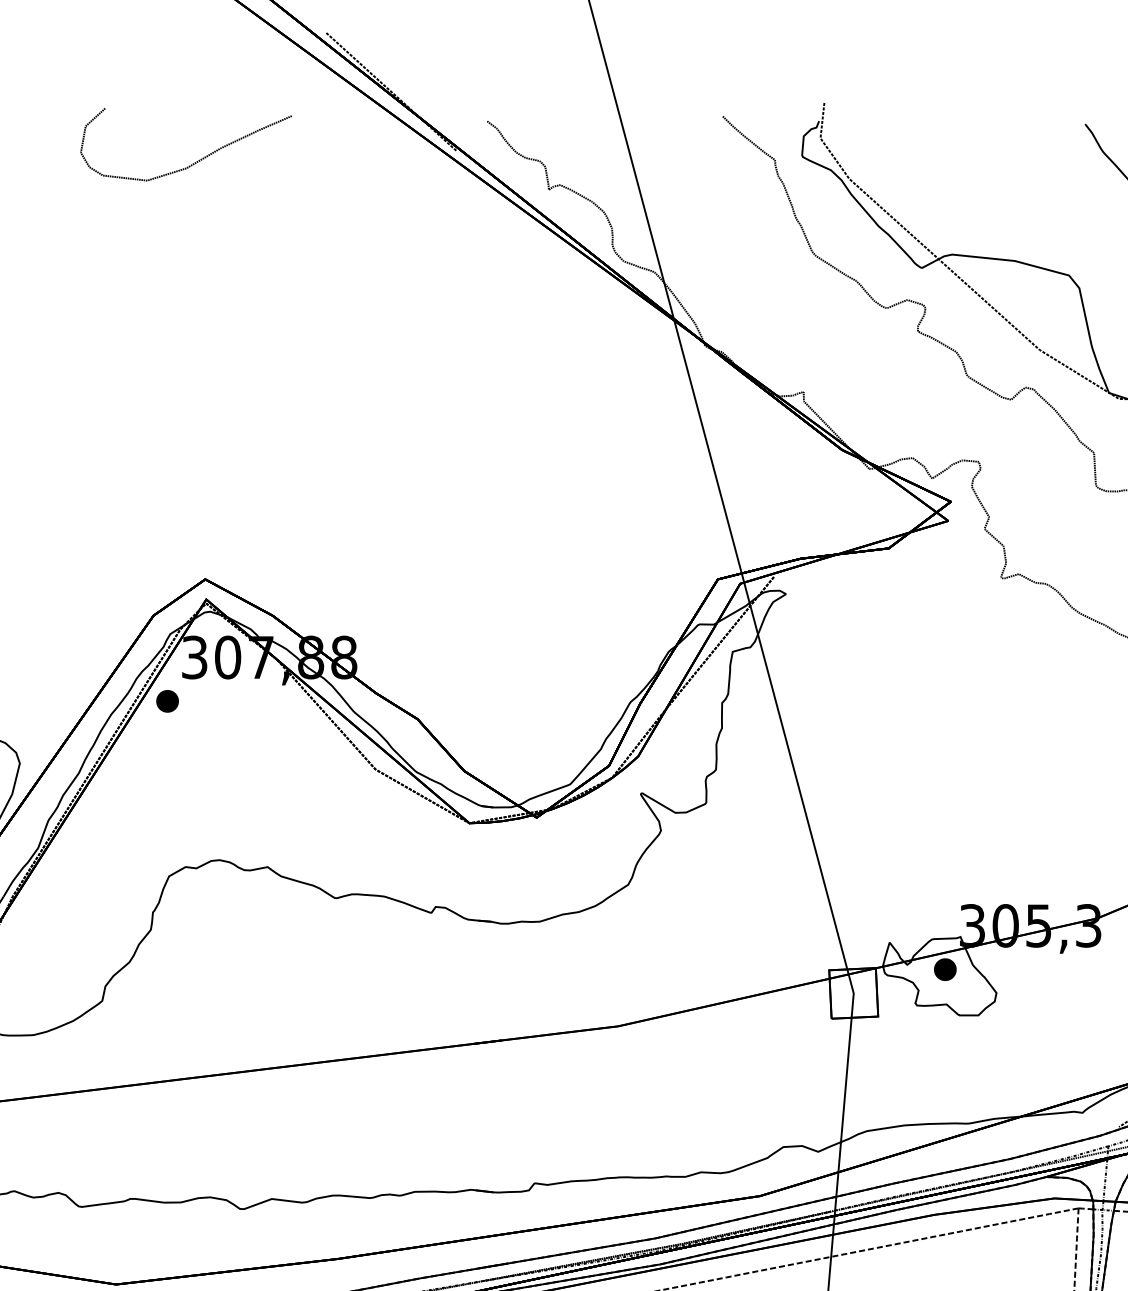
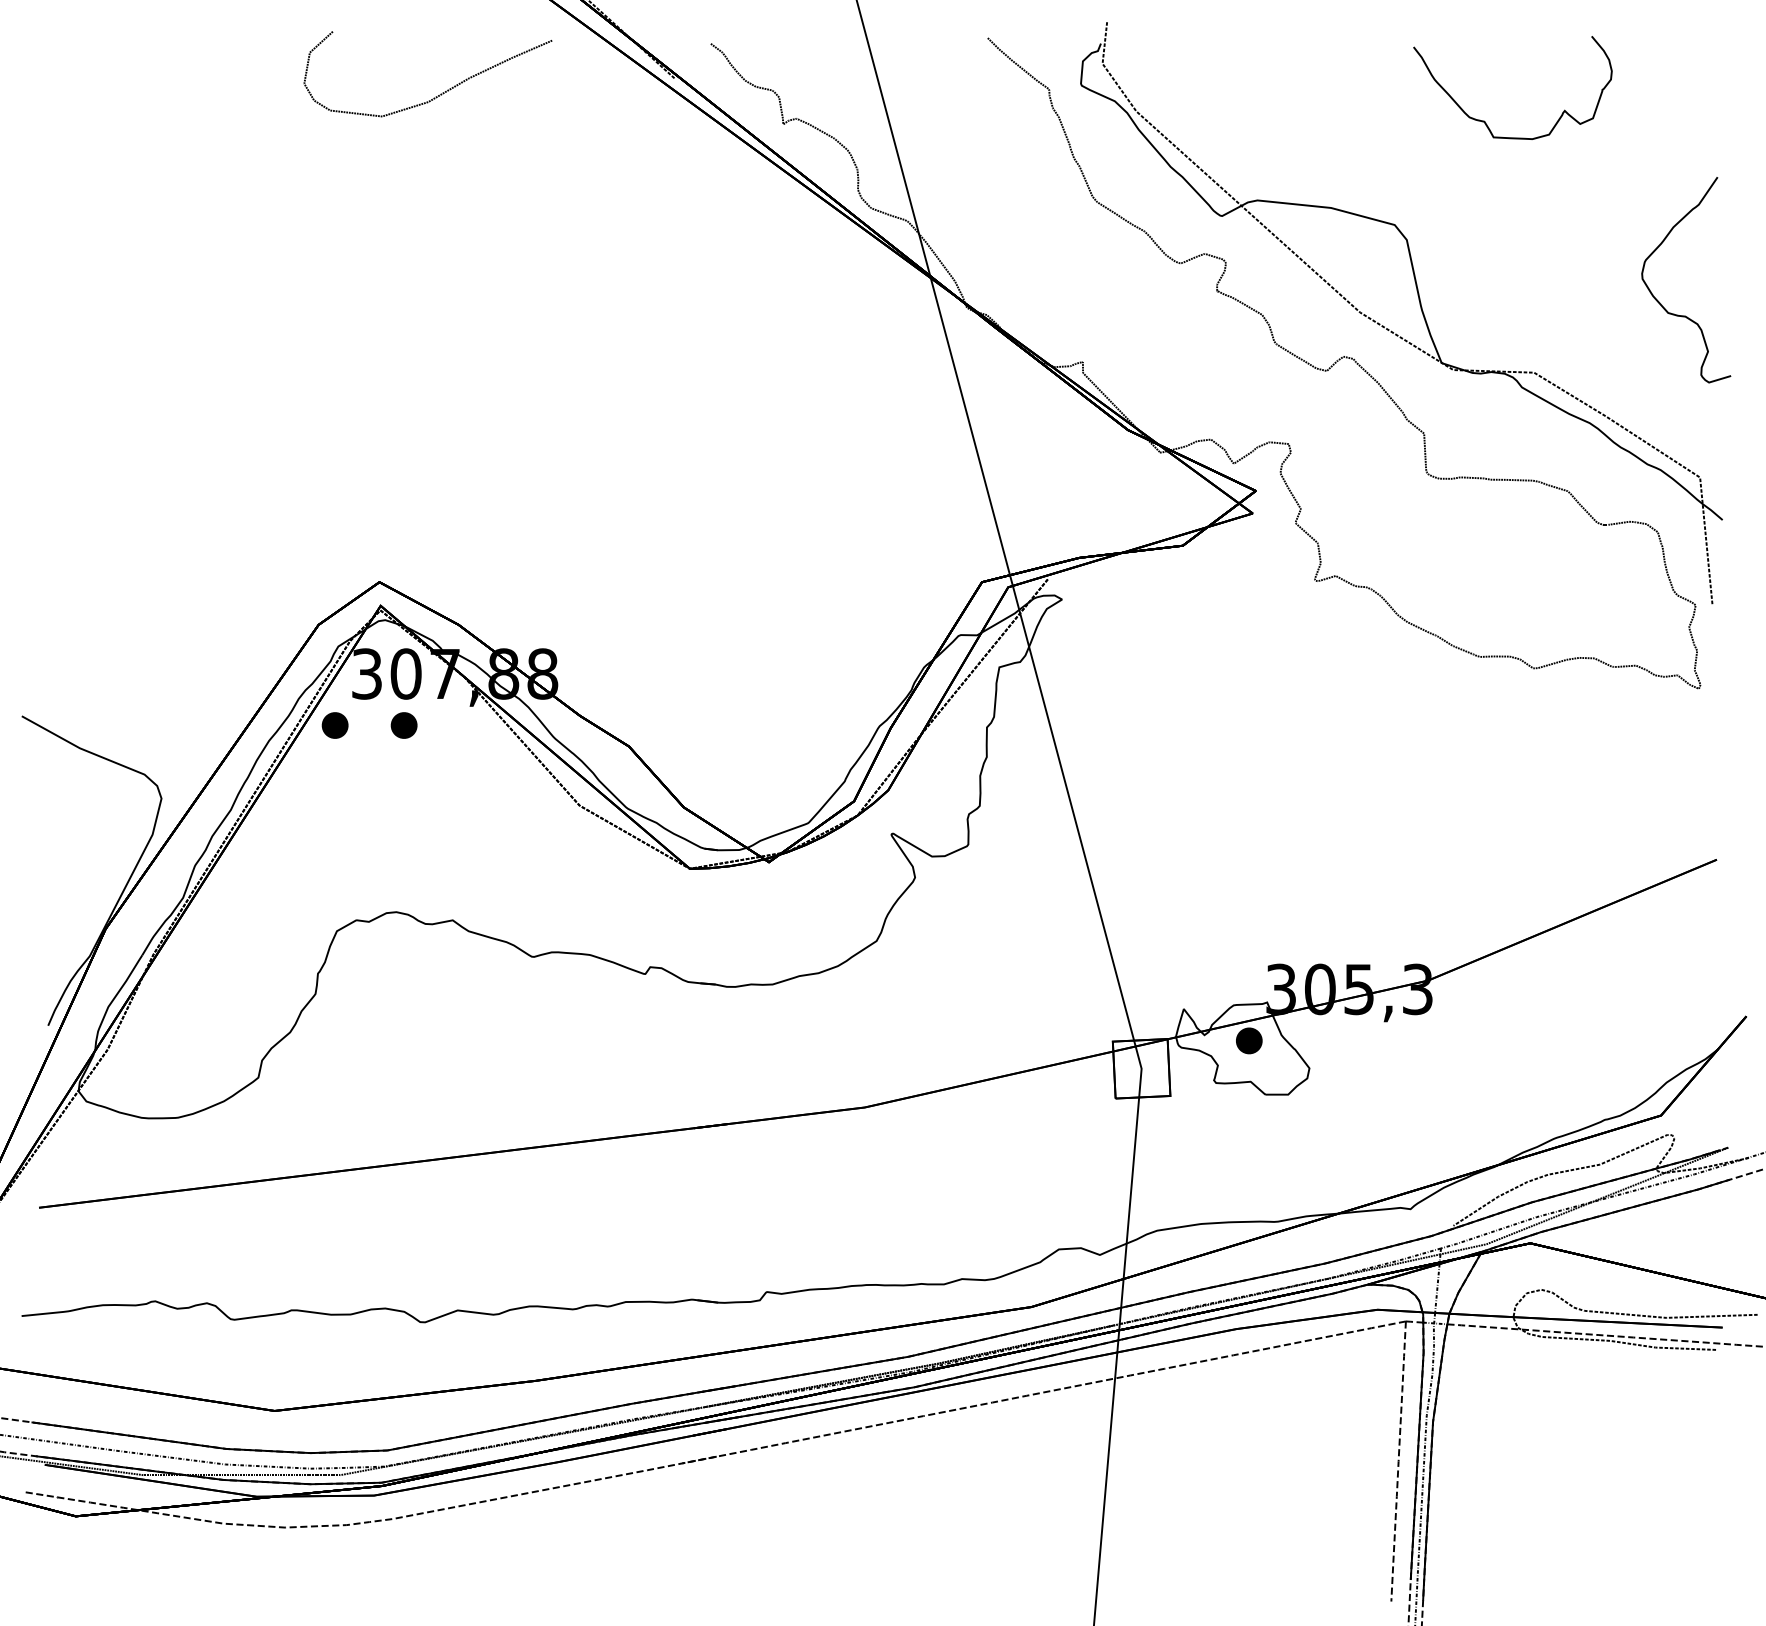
curve: (196, 161) -> (440, 93), moved
part: (225, 701) -> (403, 725), added

